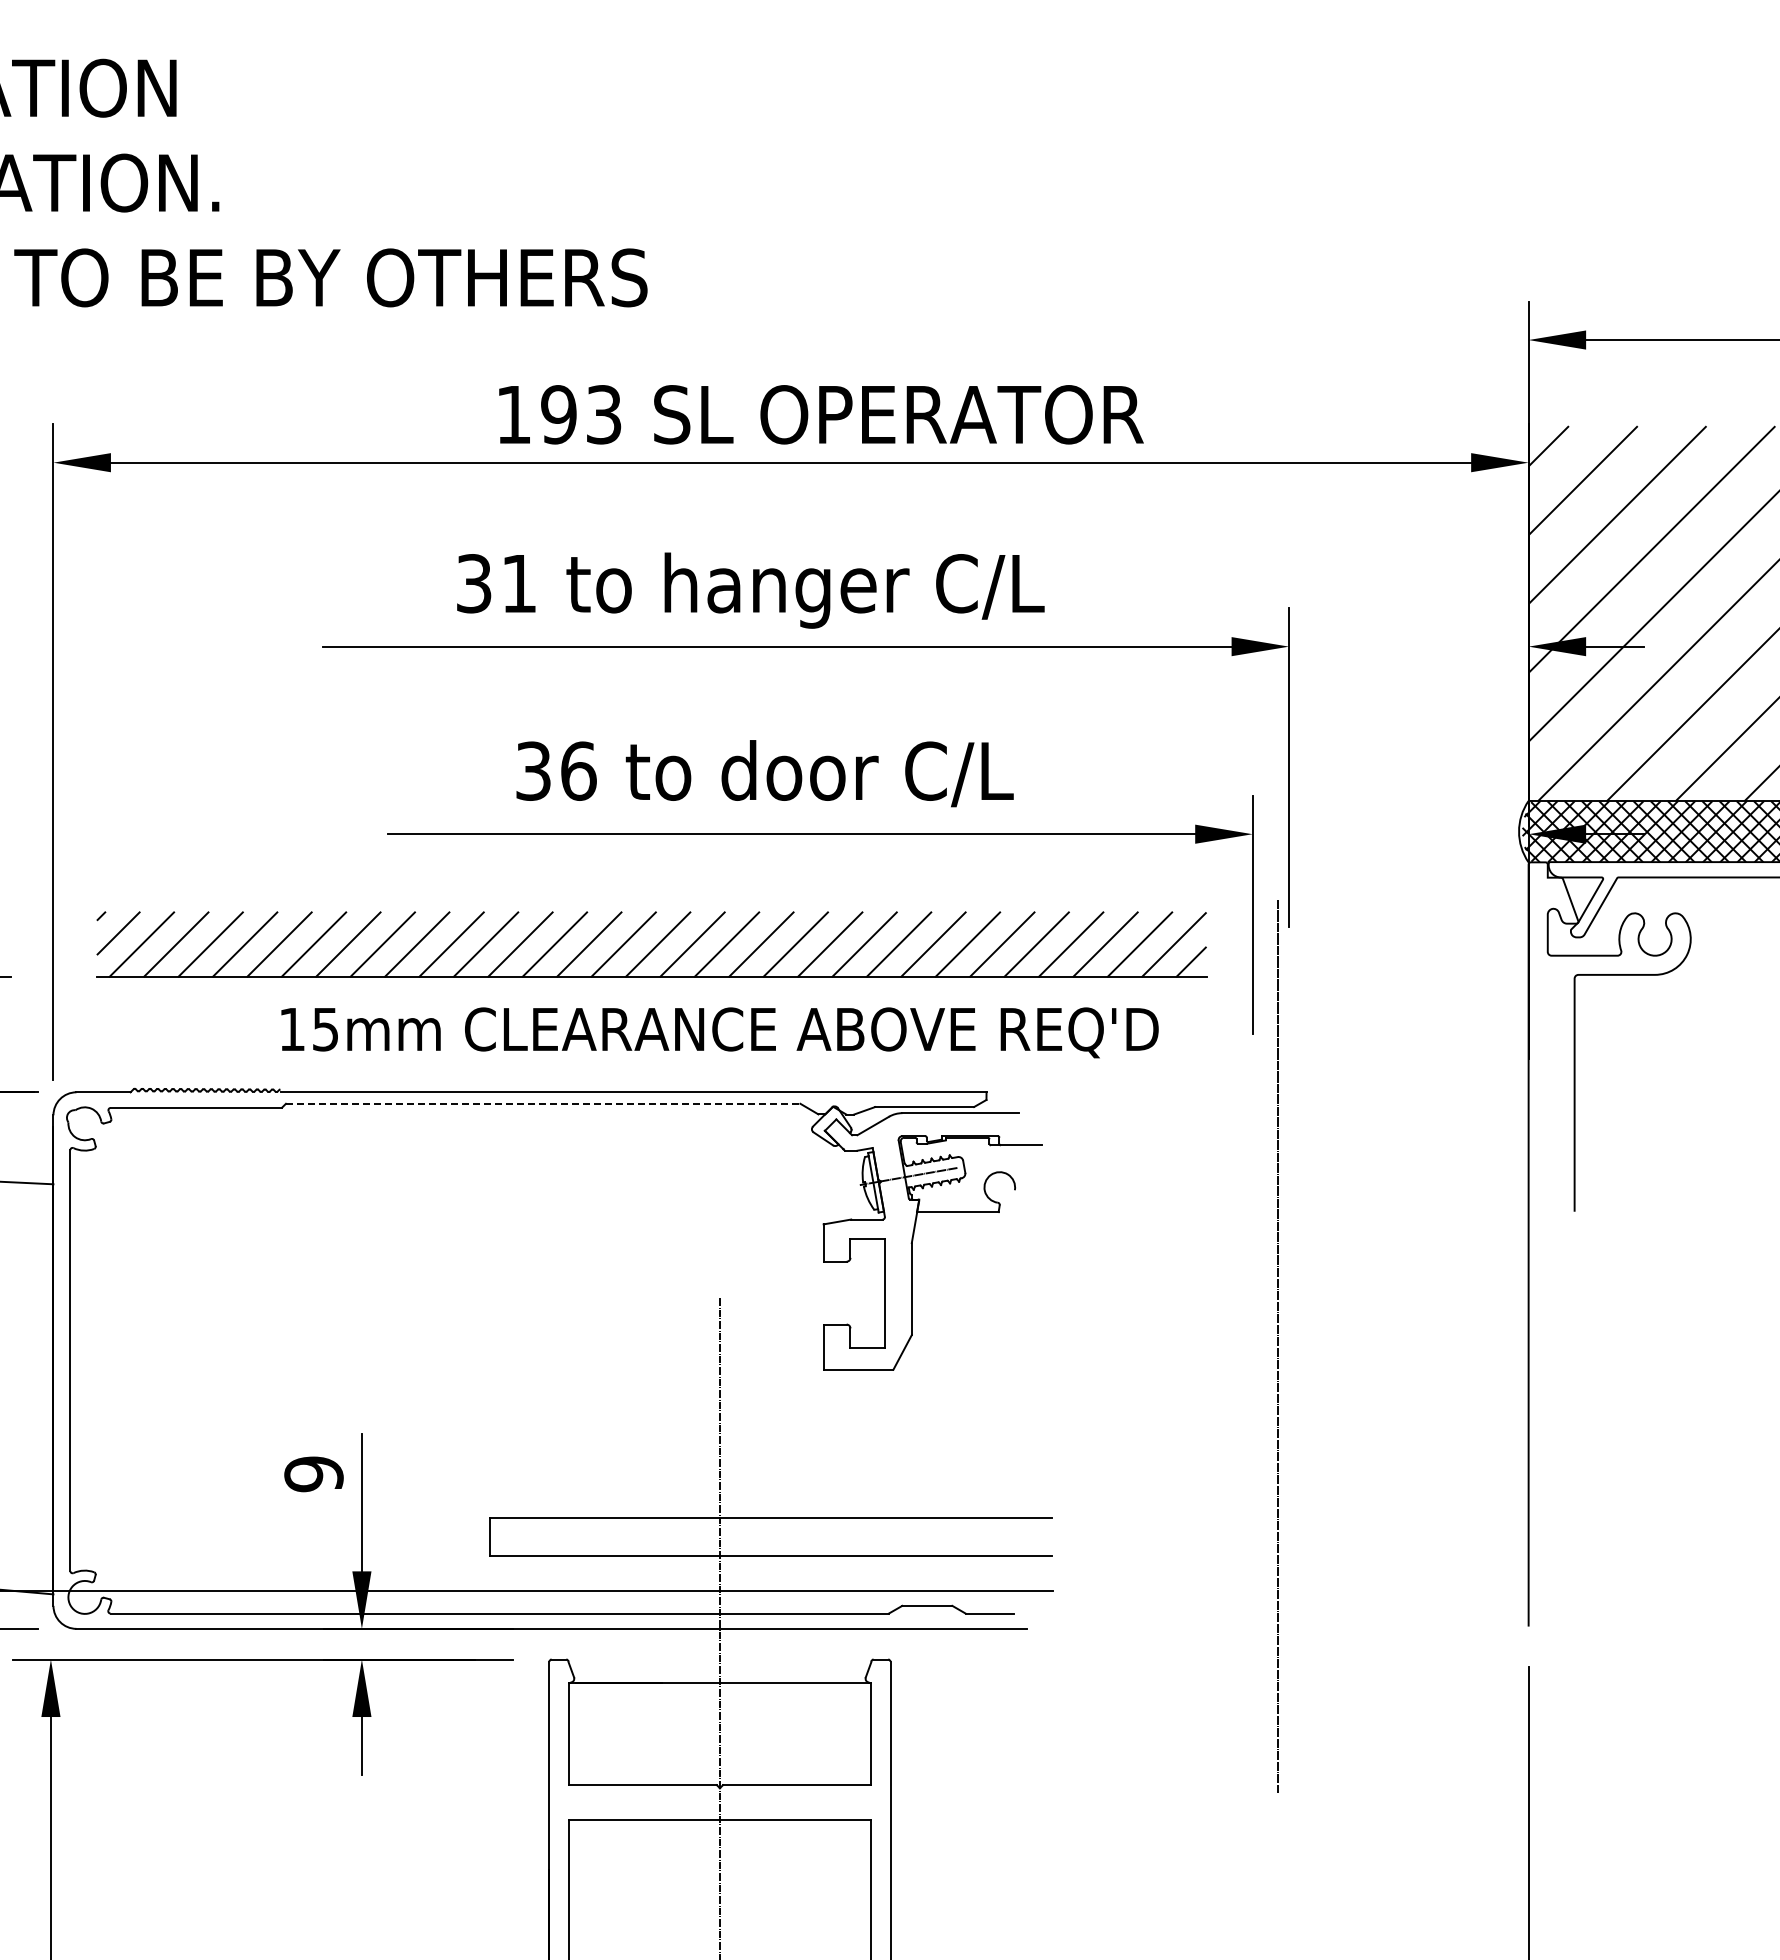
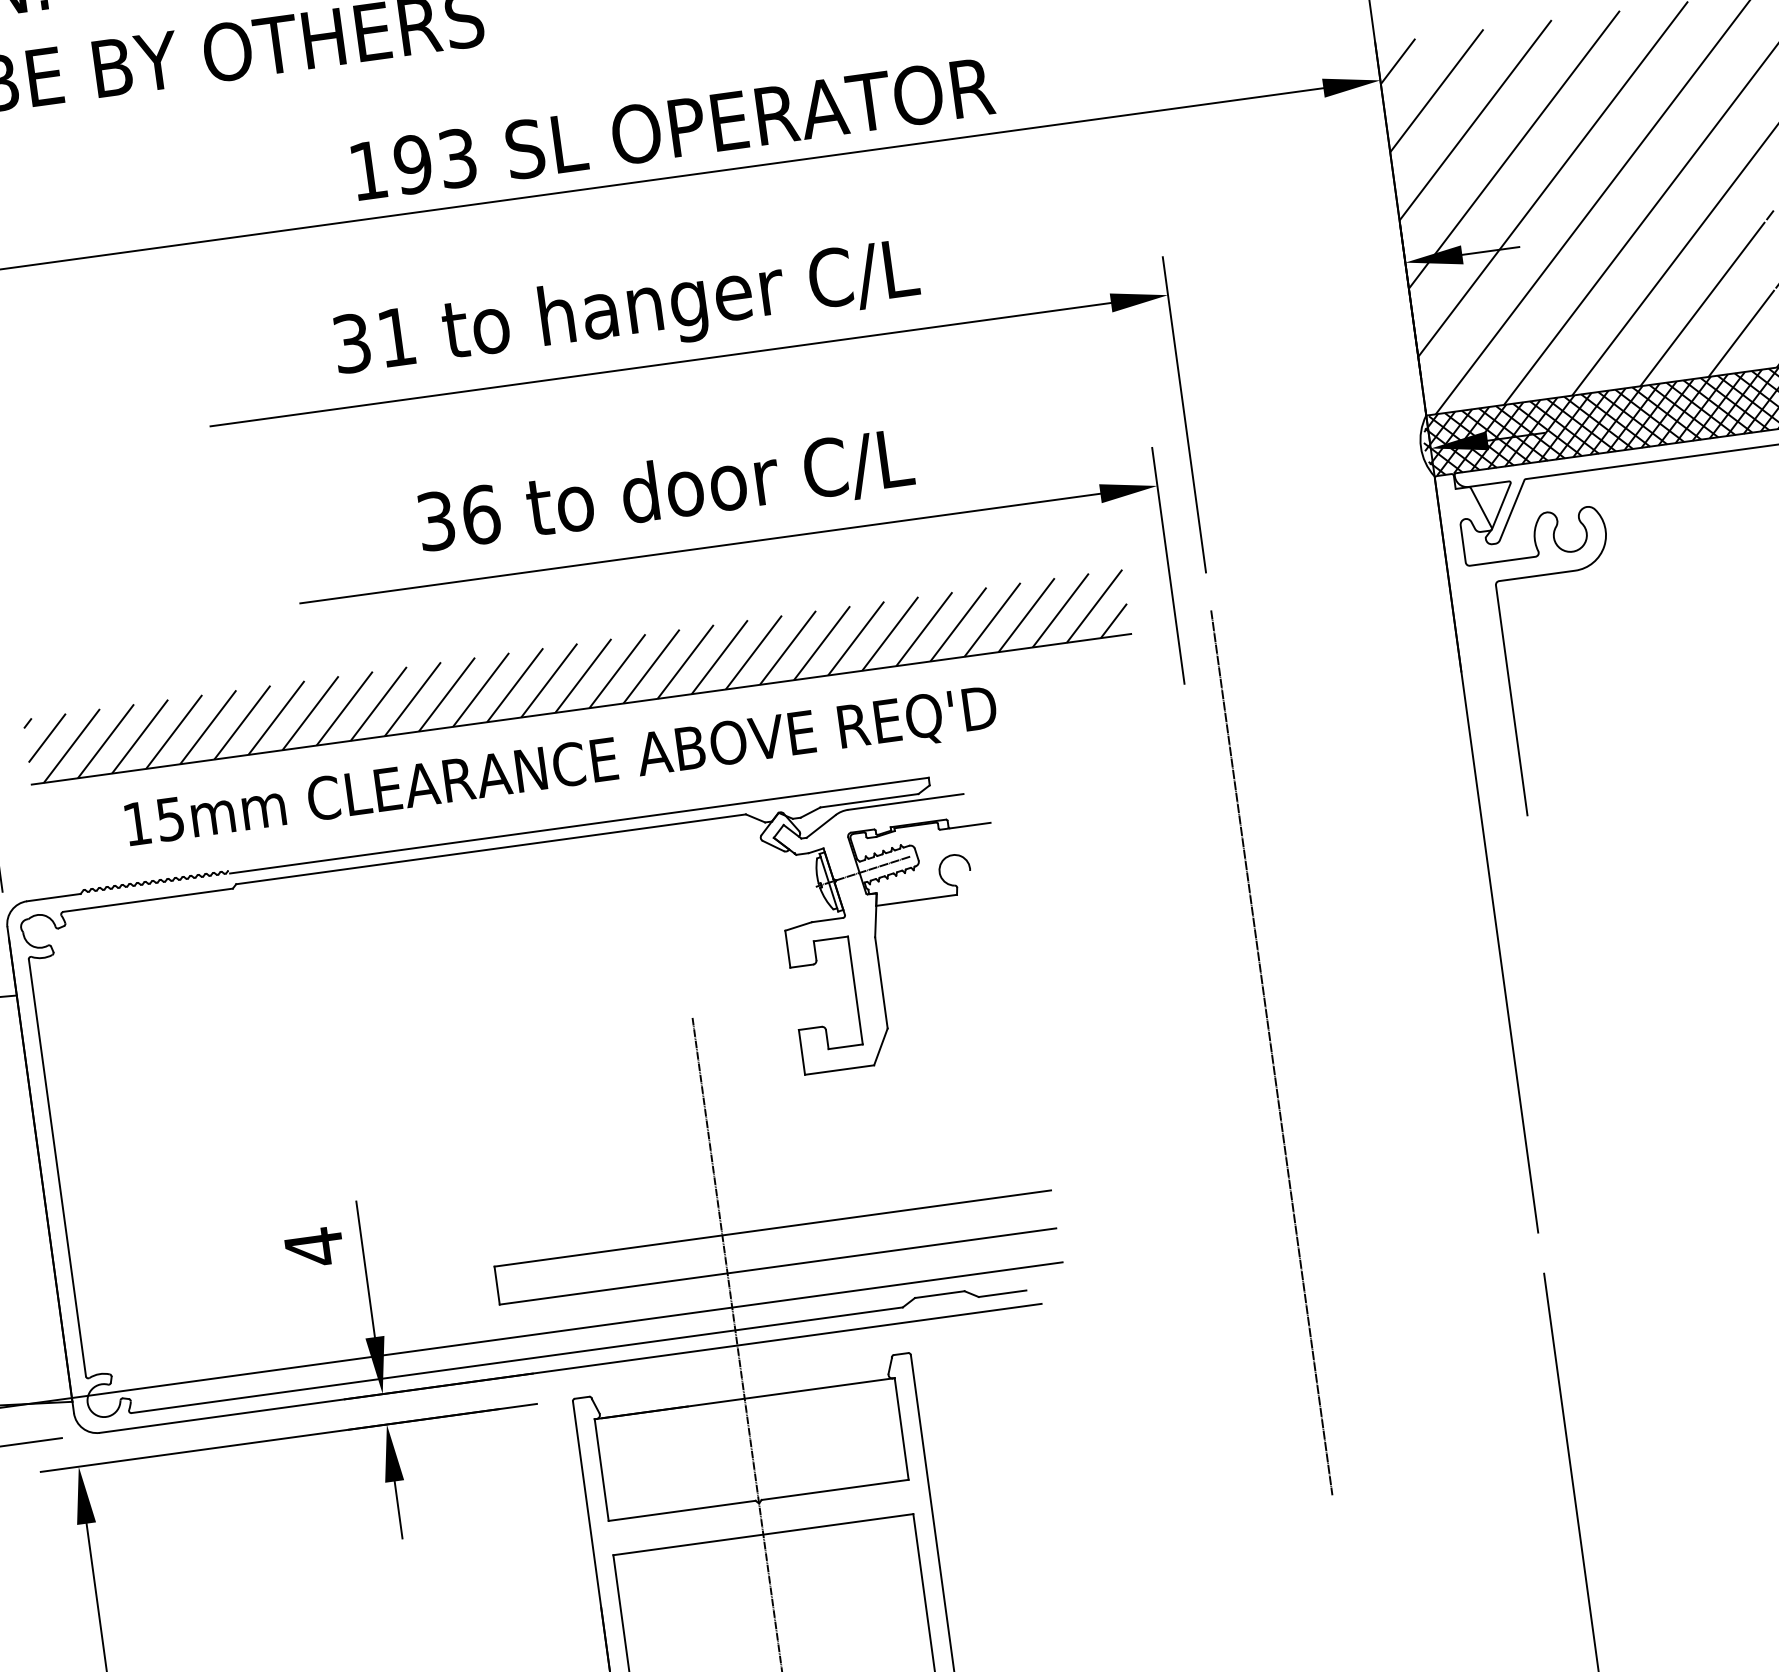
text: (719, 1032) -> (561, 768), moved
line: (543, 1103) -> (491, 848), dashed -> solid
line: (1277, 1345) -> (1271, 1052), moved
text: (313, 1474) -> (313, 1247), 9 -> 4

